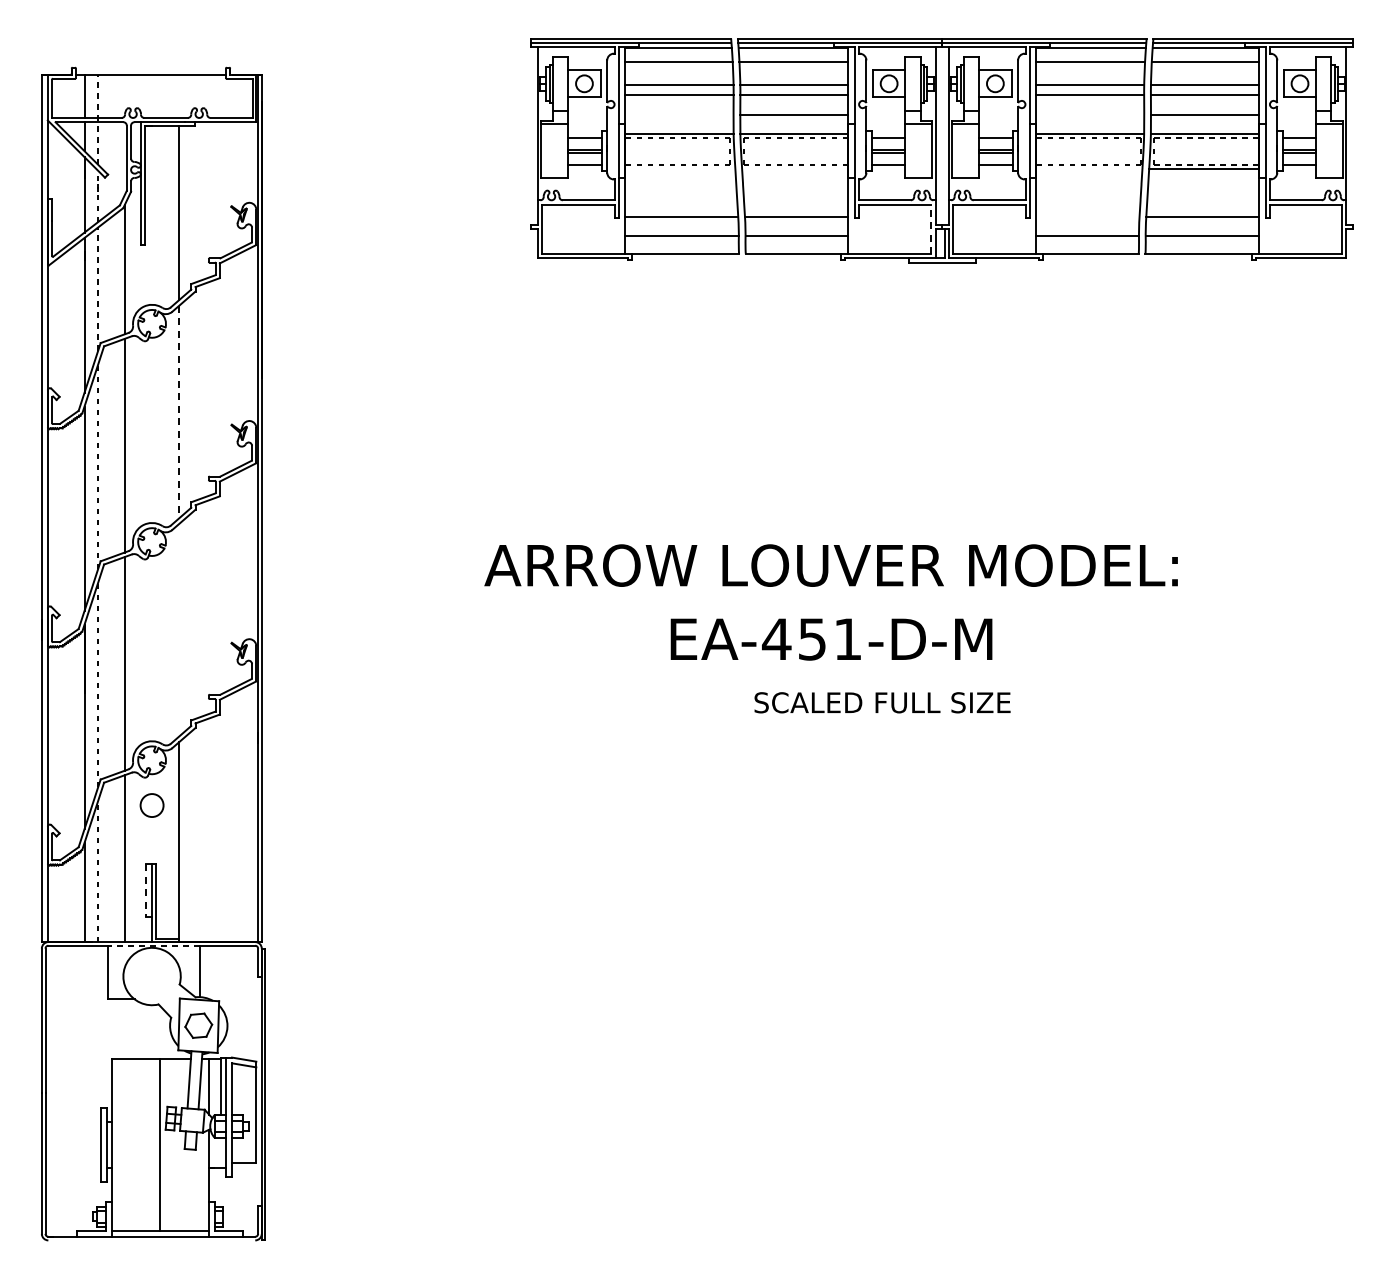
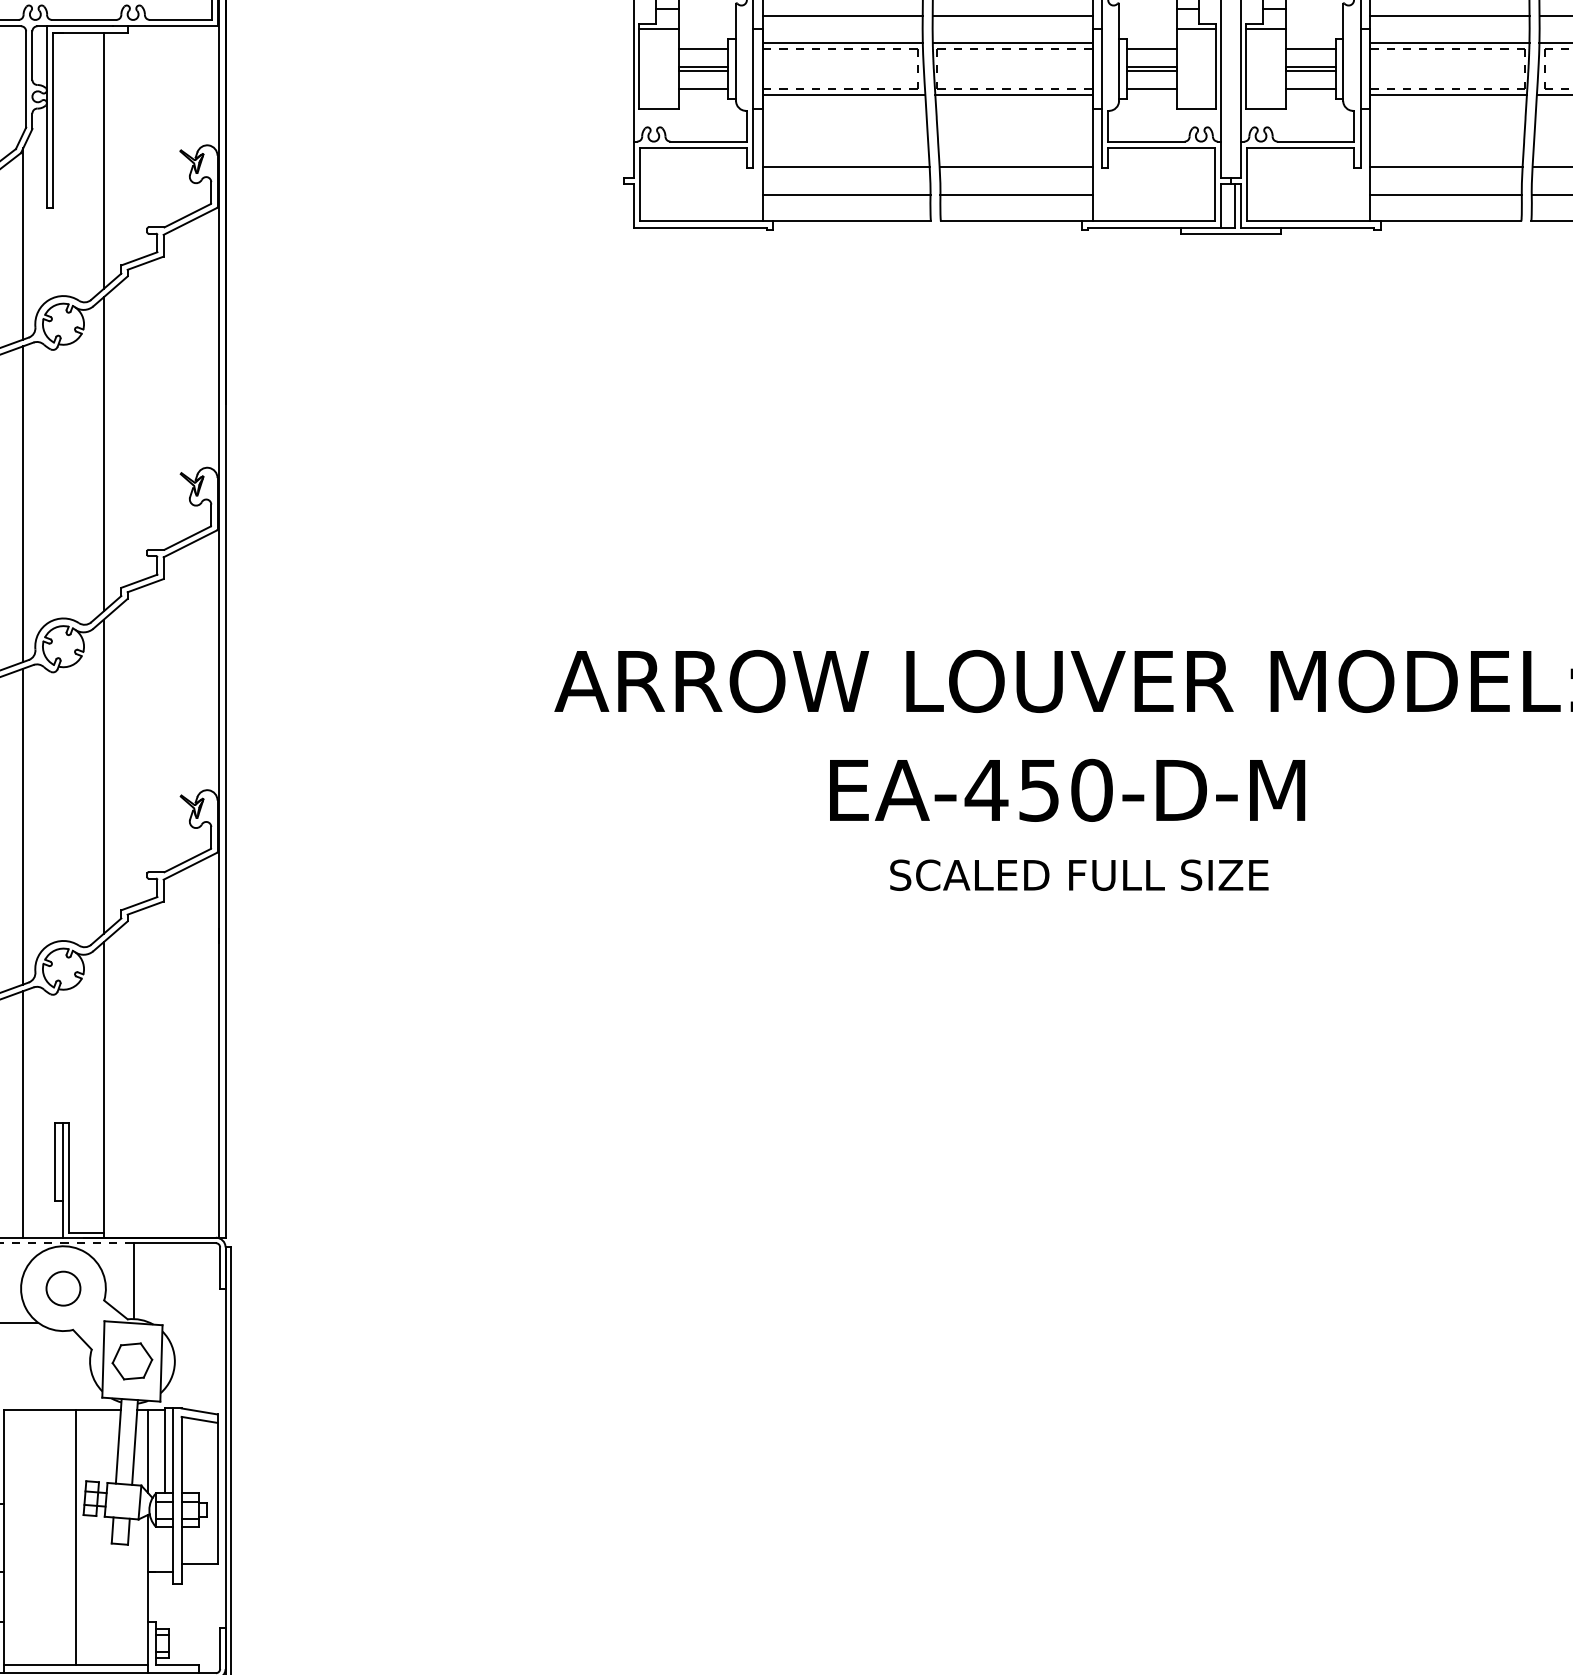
line: (679, 115) -> (842, 16), added
line: (1090, 115) -> (1450, 16), added
line: (680, 168) -> (844, 94), added
line: (795, 168) -> (1014, 94), added
line: (1089, 168) -> (1448, 94), added
line: (1087, 217) -> (1445, 167), added
line: (931, 229) -> (1215, 184), dashed -> solid
line: (179, 412) -> (103, 455), dashed -> solid
line: (179, 629) -> (103, 775), added
text: (848, 639) -> (1092, 790), EA-451-D-M -> EA-450-D-M
text: (882, 702) -> (1079, 874), moved
circle: (151, 805) -> (62, 1288), moved
line: (146, 891) -> (55, 1163), dashed -> solid

